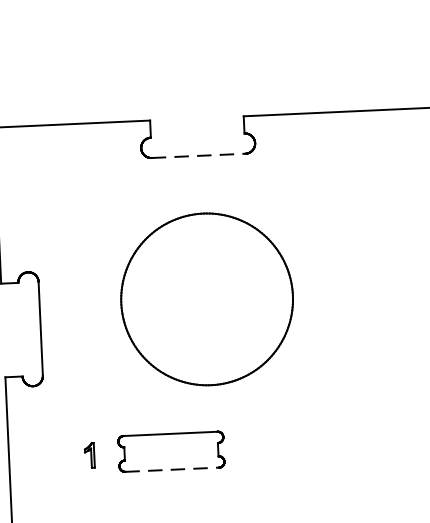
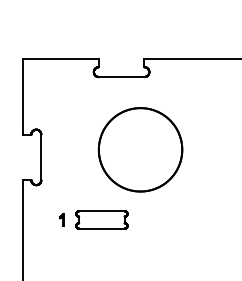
line: (198, 156) -> (121, 77), dashed -> solid
part: (206, 298) -> (140, 149), moved
line: (171, 469) -> (101, 228), dashed -> solid

